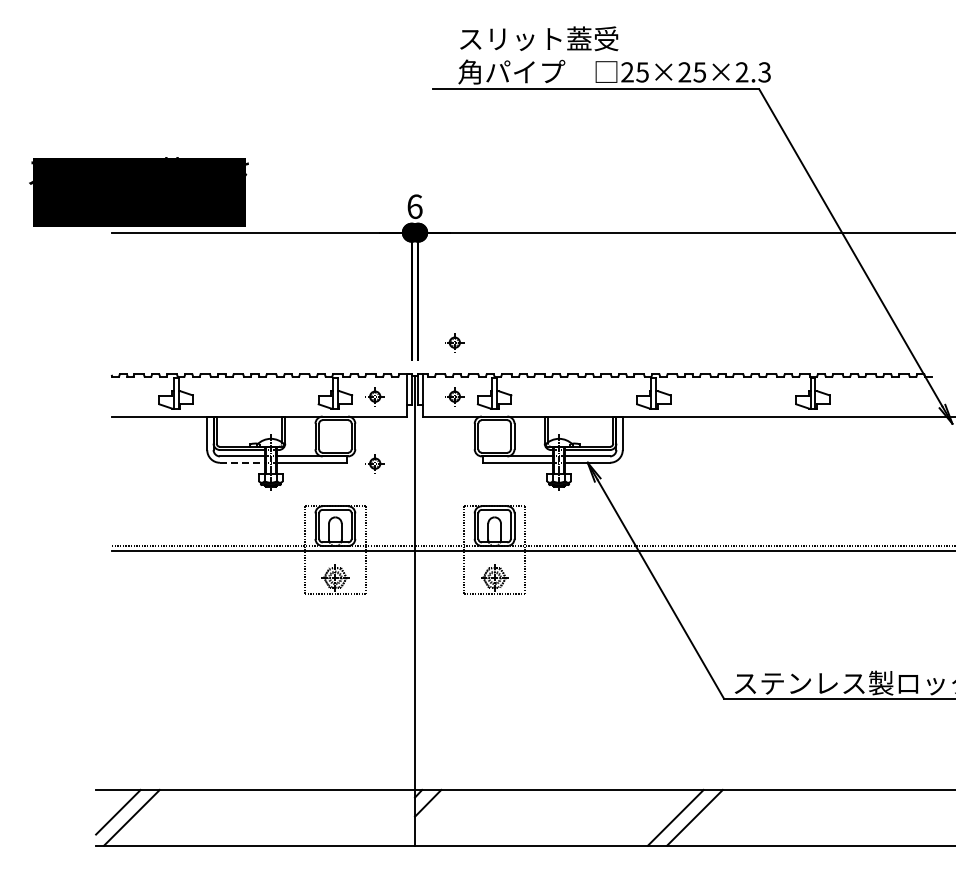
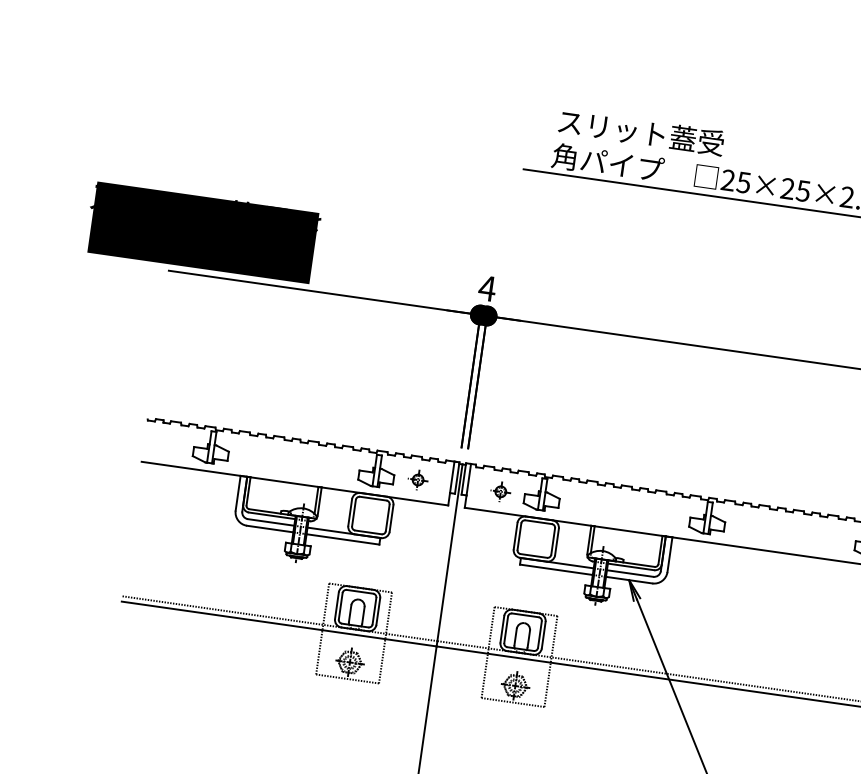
text: (414, 206) -> (487, 288), 6 -> 4
part: (454, 342) -> (508, 435), removed
line: (242, 462) -> (270, 528), dashed -> solid
part: (374, 463) -> (407, 549), removed

